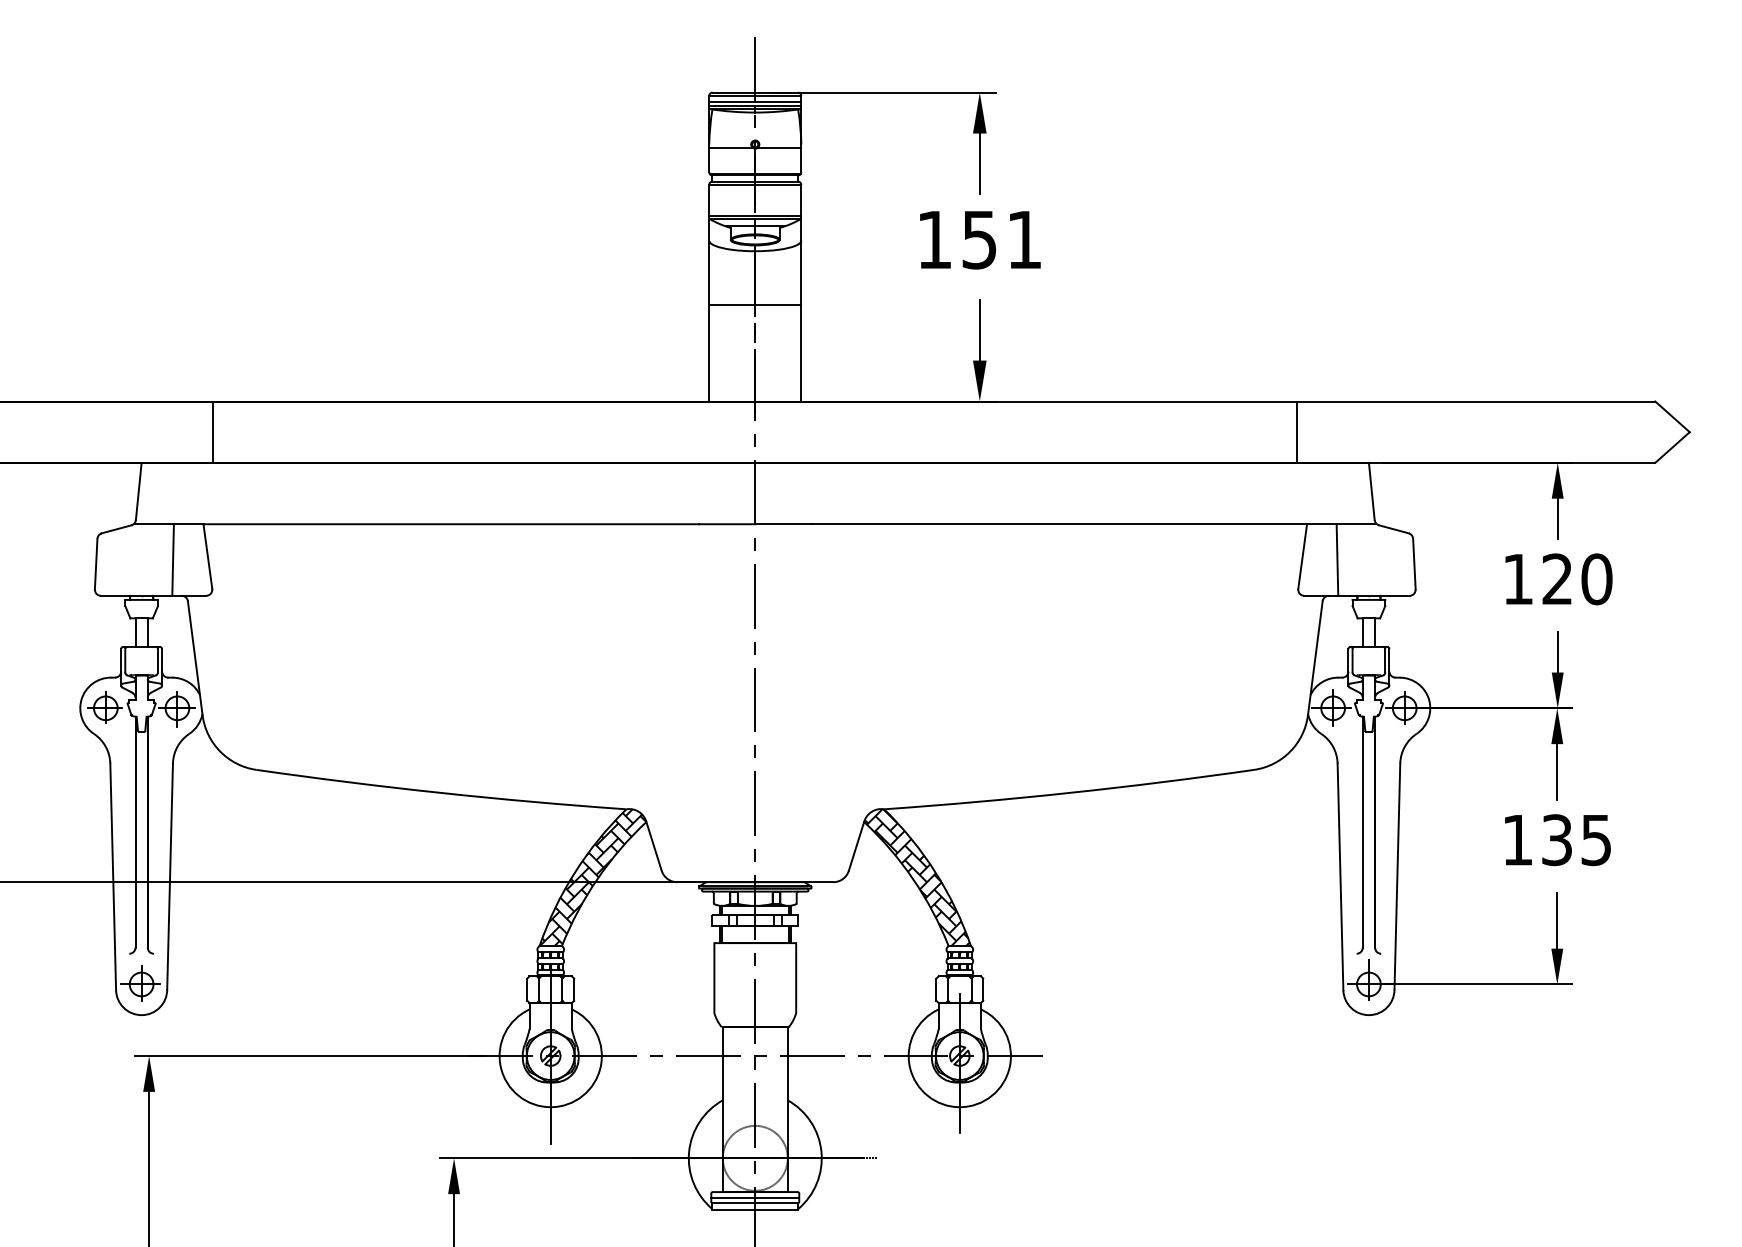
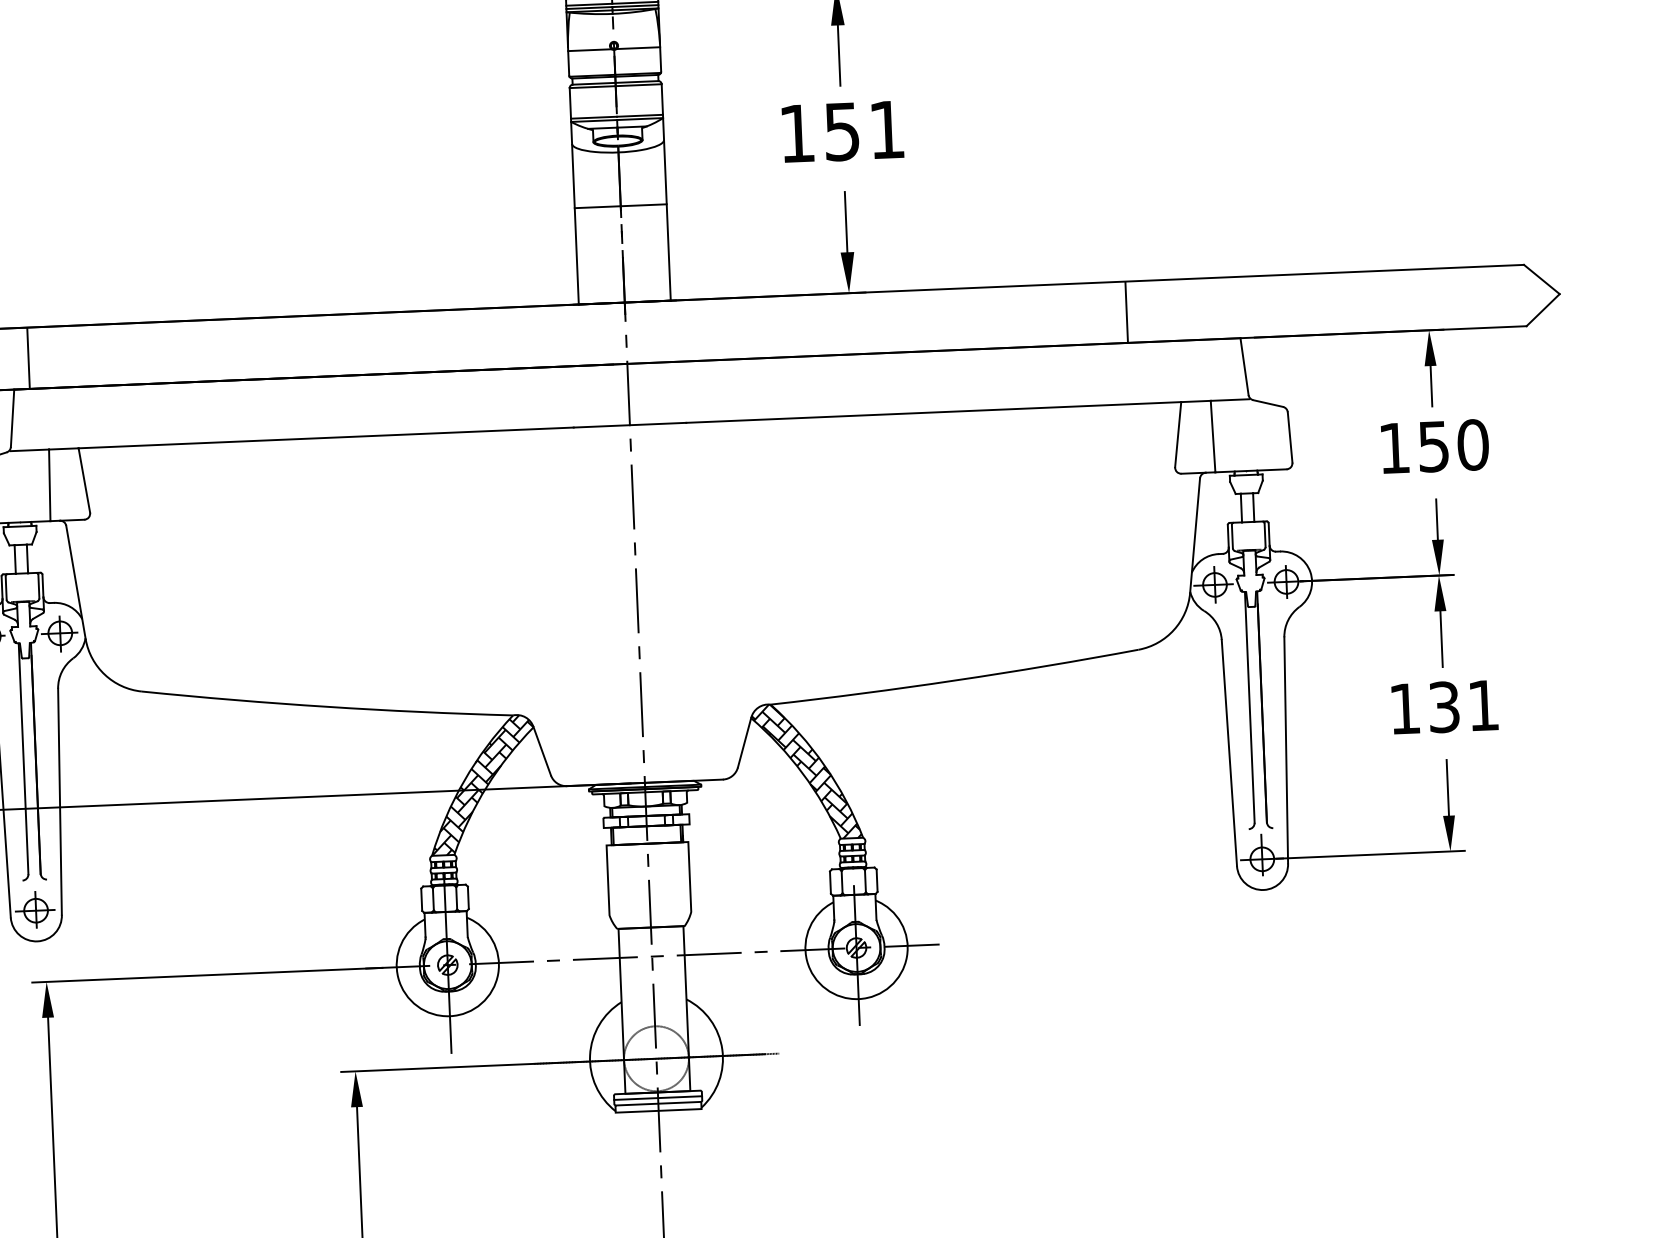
line: (213, 431) -> (28, 357), moved
line: (1297, 431) -> (1126, 311), moved
text: (1556, 579) -> (1432, 446), 120 -> 150
text: (1595, 840) -> (1482, 706), 135 -> 131

